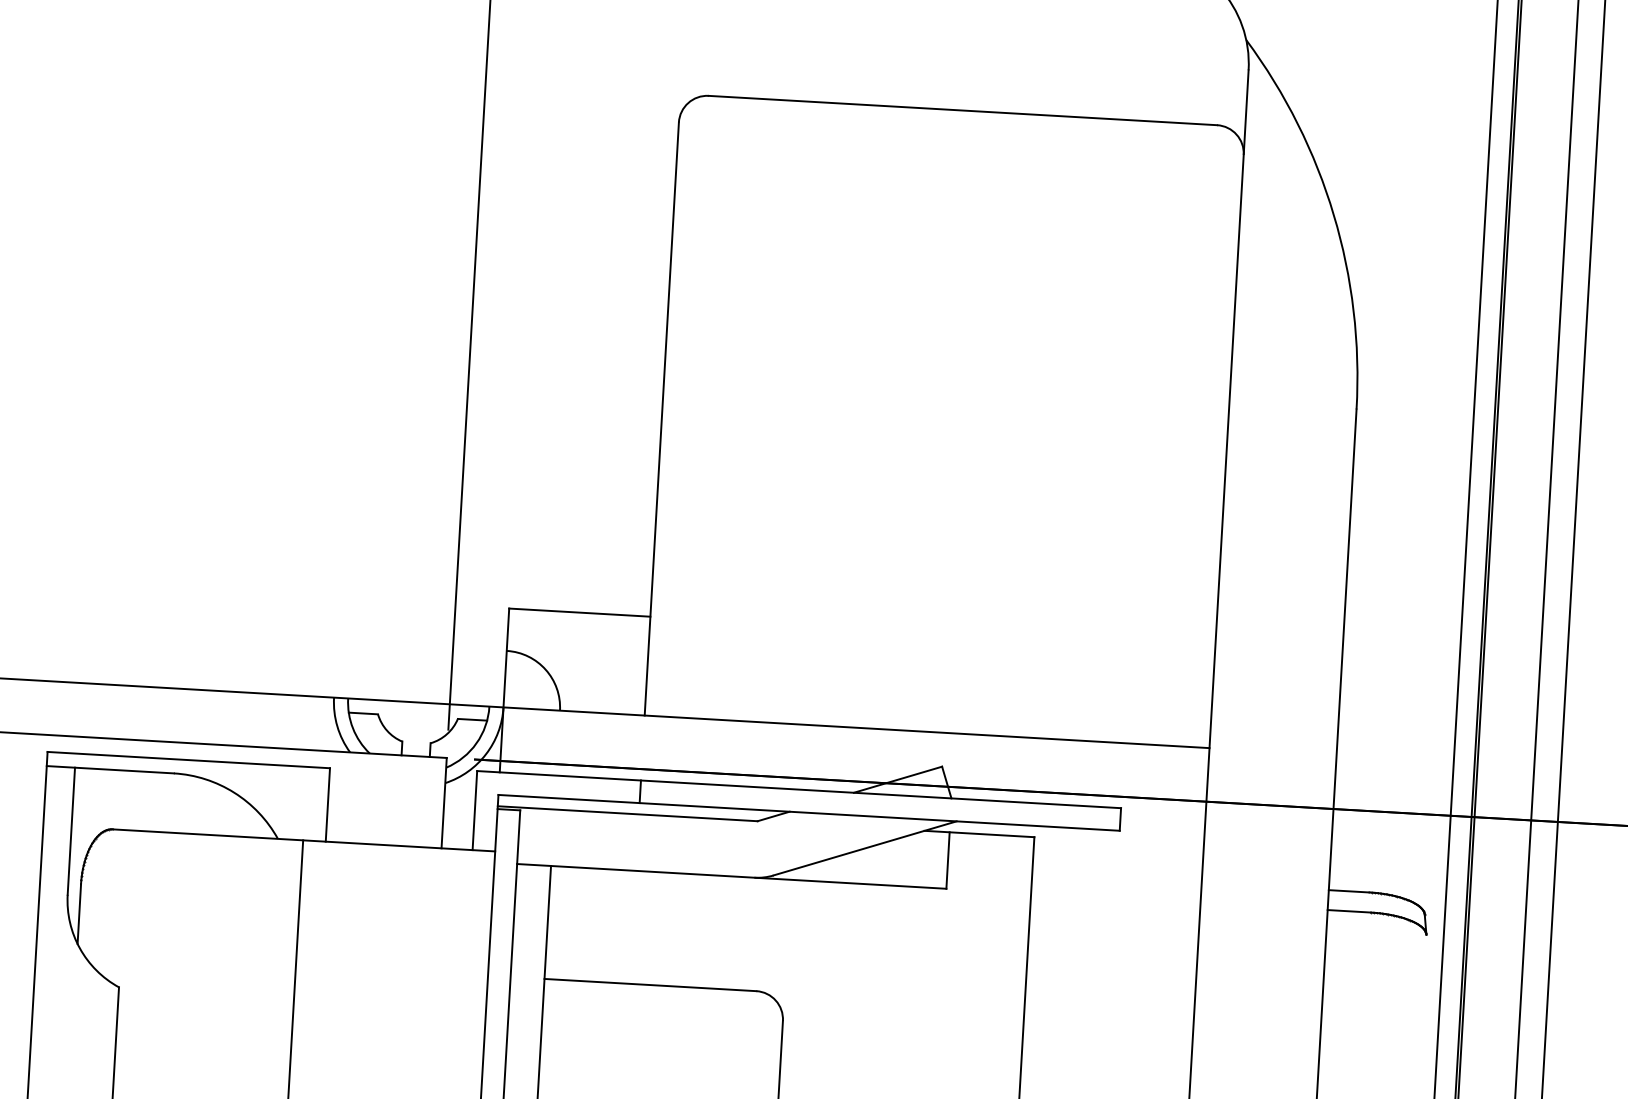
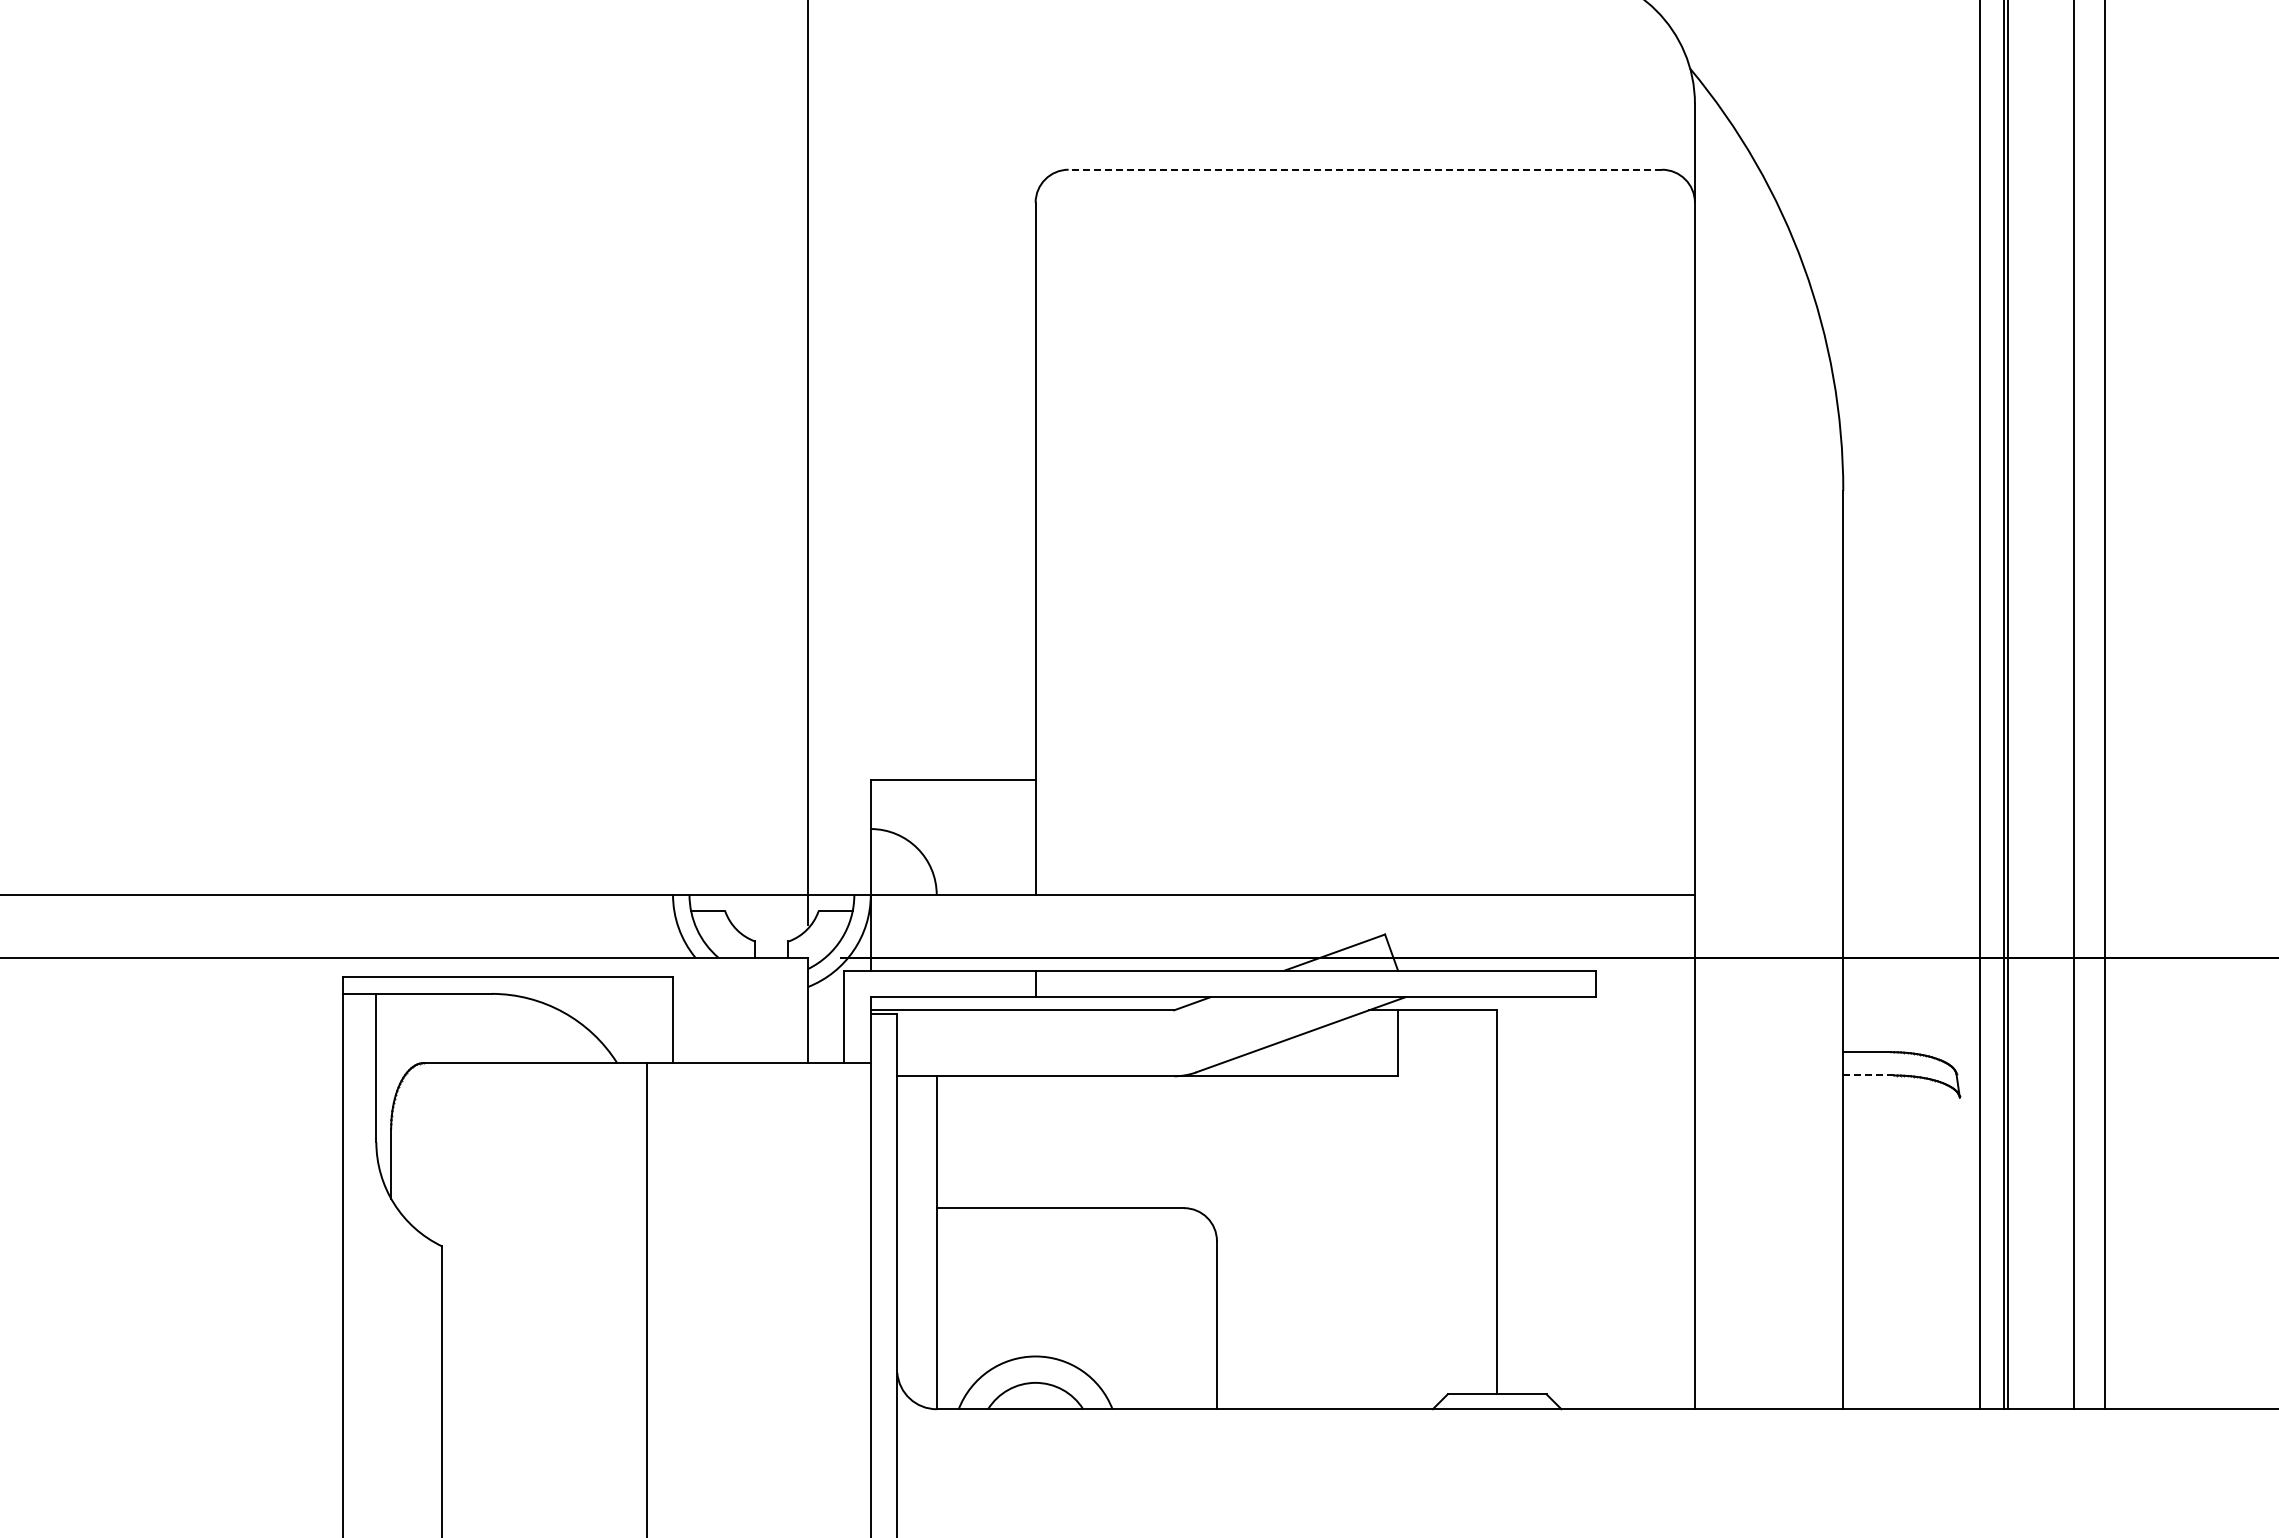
line: (963, 110) -> (1365, 169), solid -> dashed
line: (1349, 911) -> (1868, 1075), solid -> dashed

